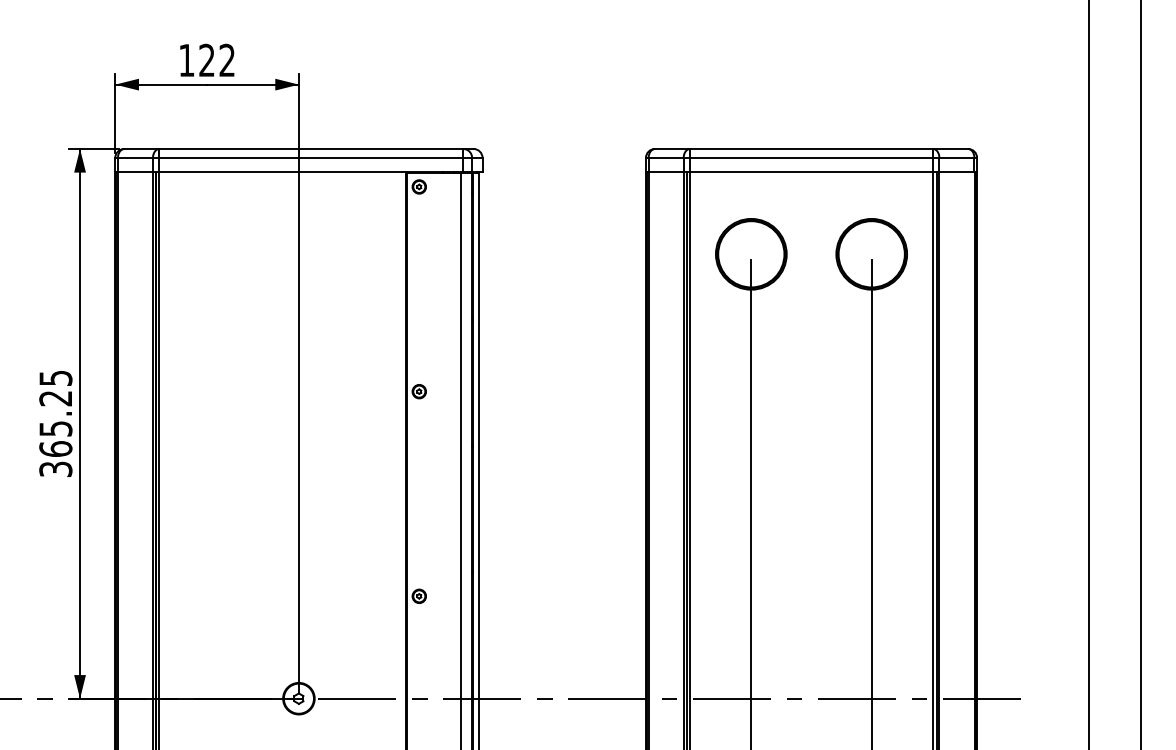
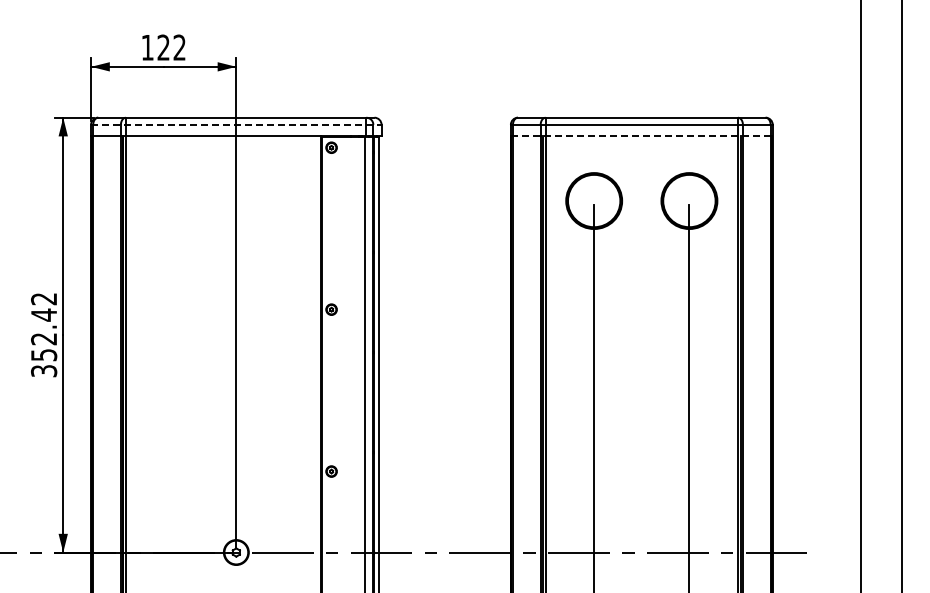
line: (299, 157) -> (236, 124), solid -> dashed
line: (811, 171) -> (641, 135), solid -> dashed
text: (56, 414) -> (44, 327), 365.25 -> 352.42

